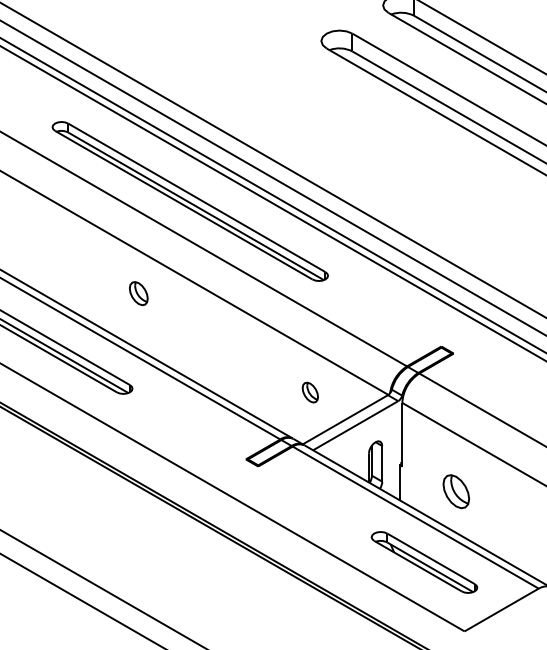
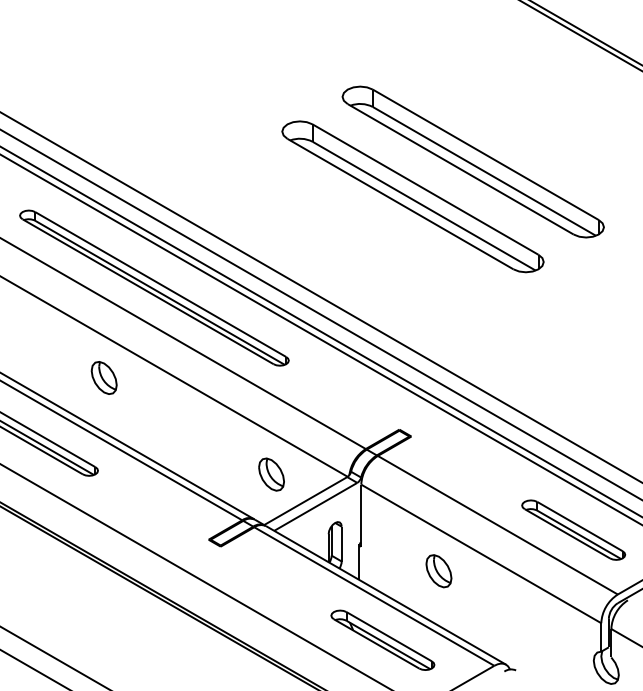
part: (138, 293) -> (103, 377), size x1.43
part: (310, 392) -> (271, 474), size x1.67
part: (455, 491) -> (438, 571), moved

